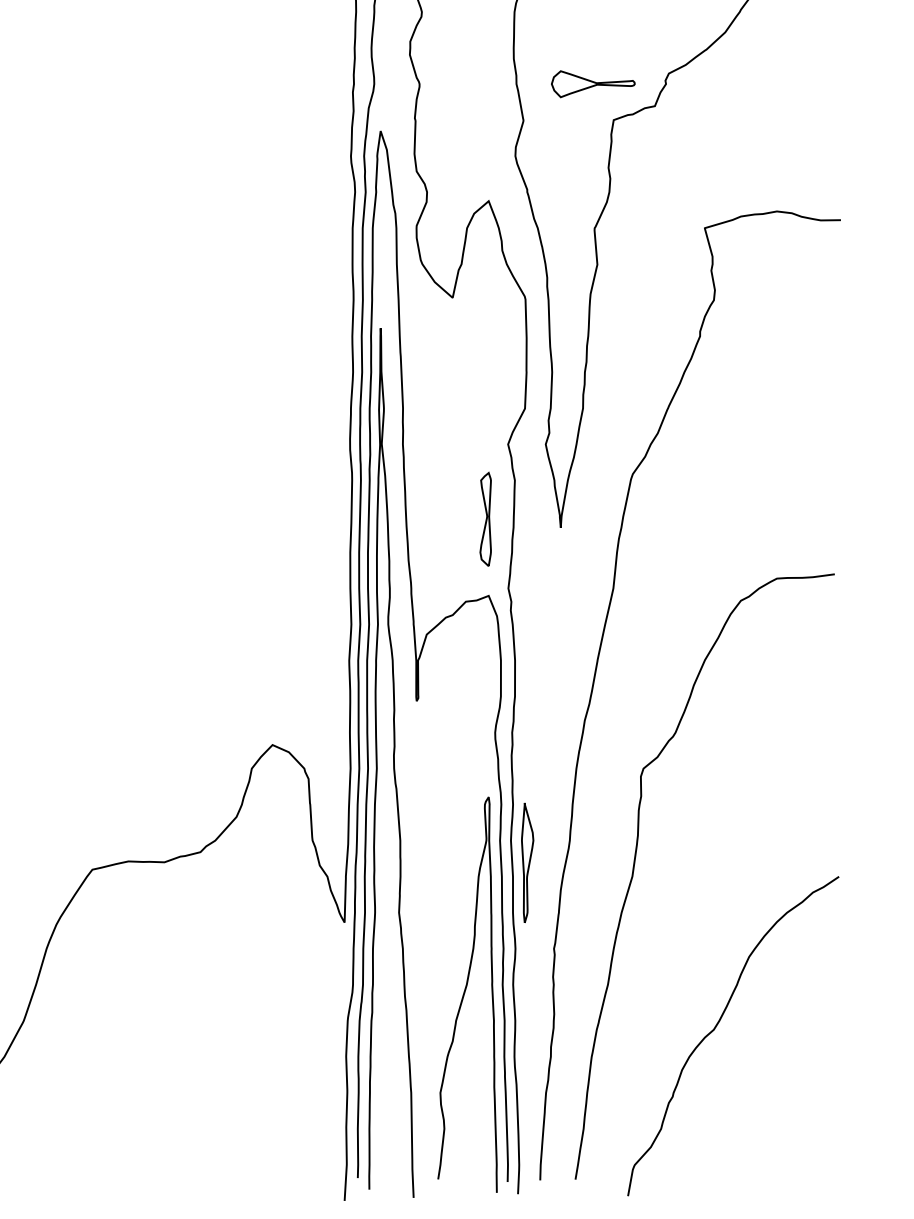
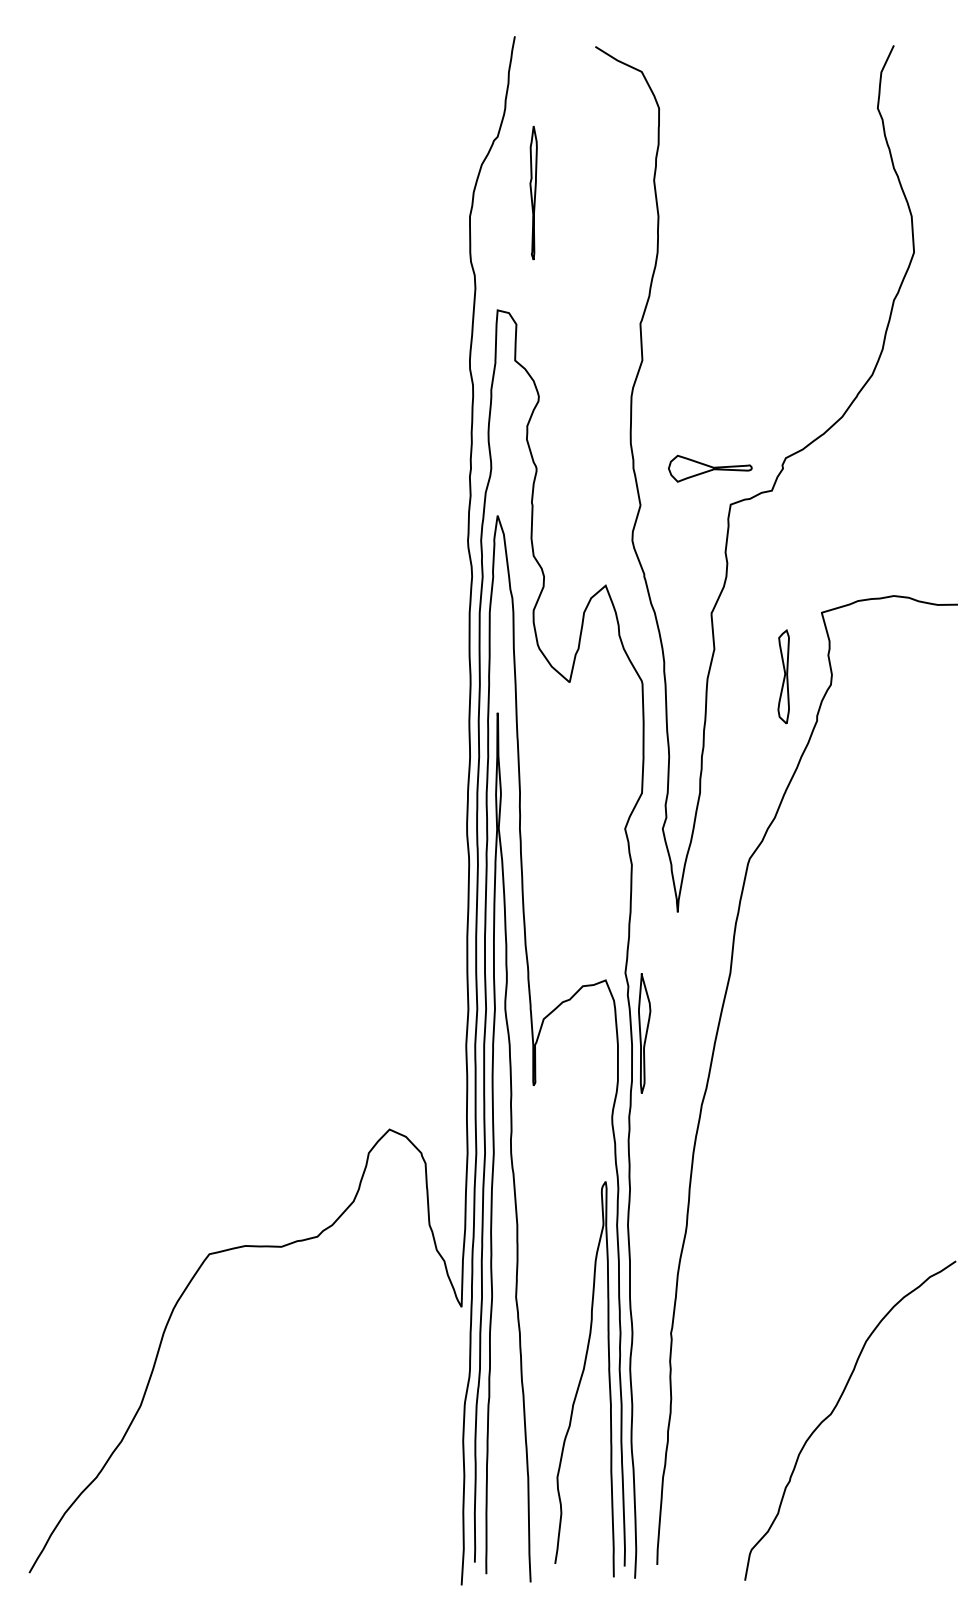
part: (485, 518) -> (783, 676), moved
part: (527, 862) -> (644, 1033), moved
curve: (635, 863) -> (752, 1248), removed

